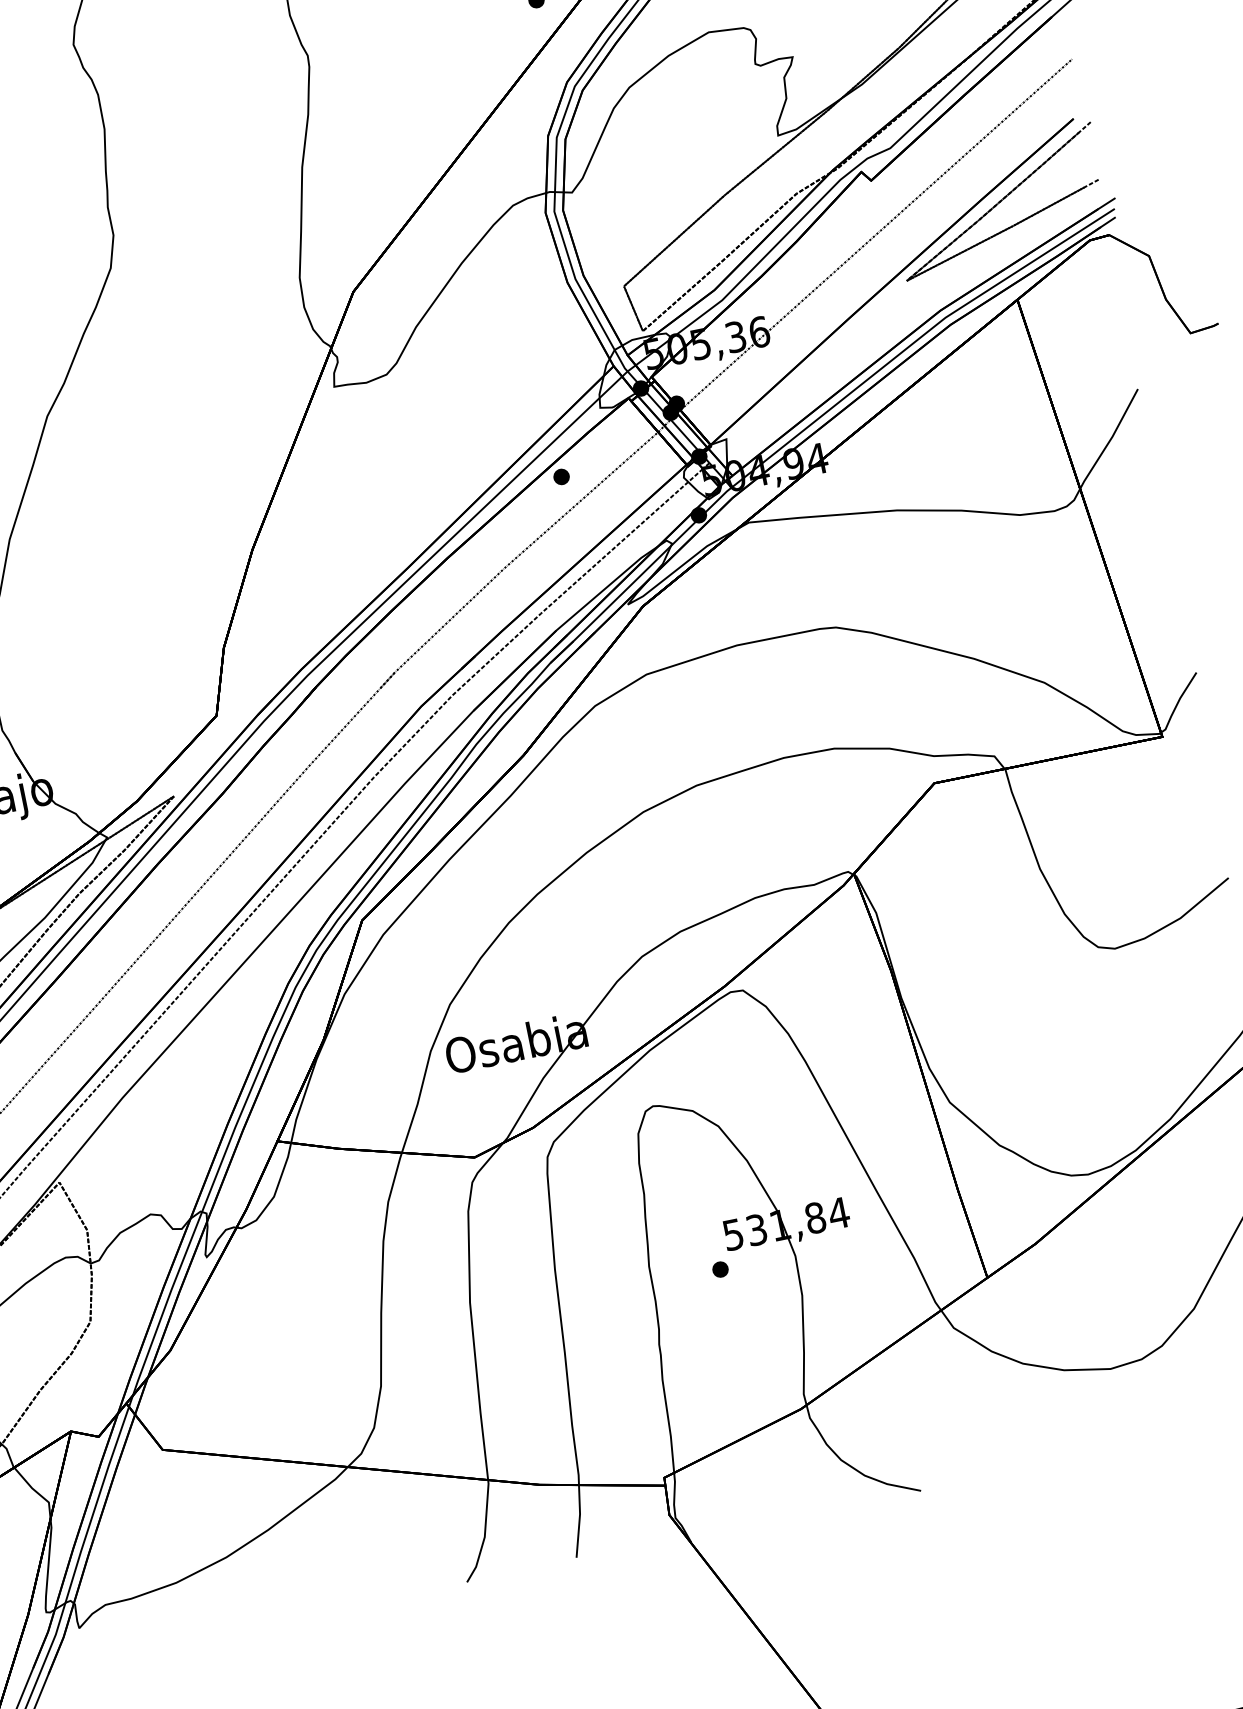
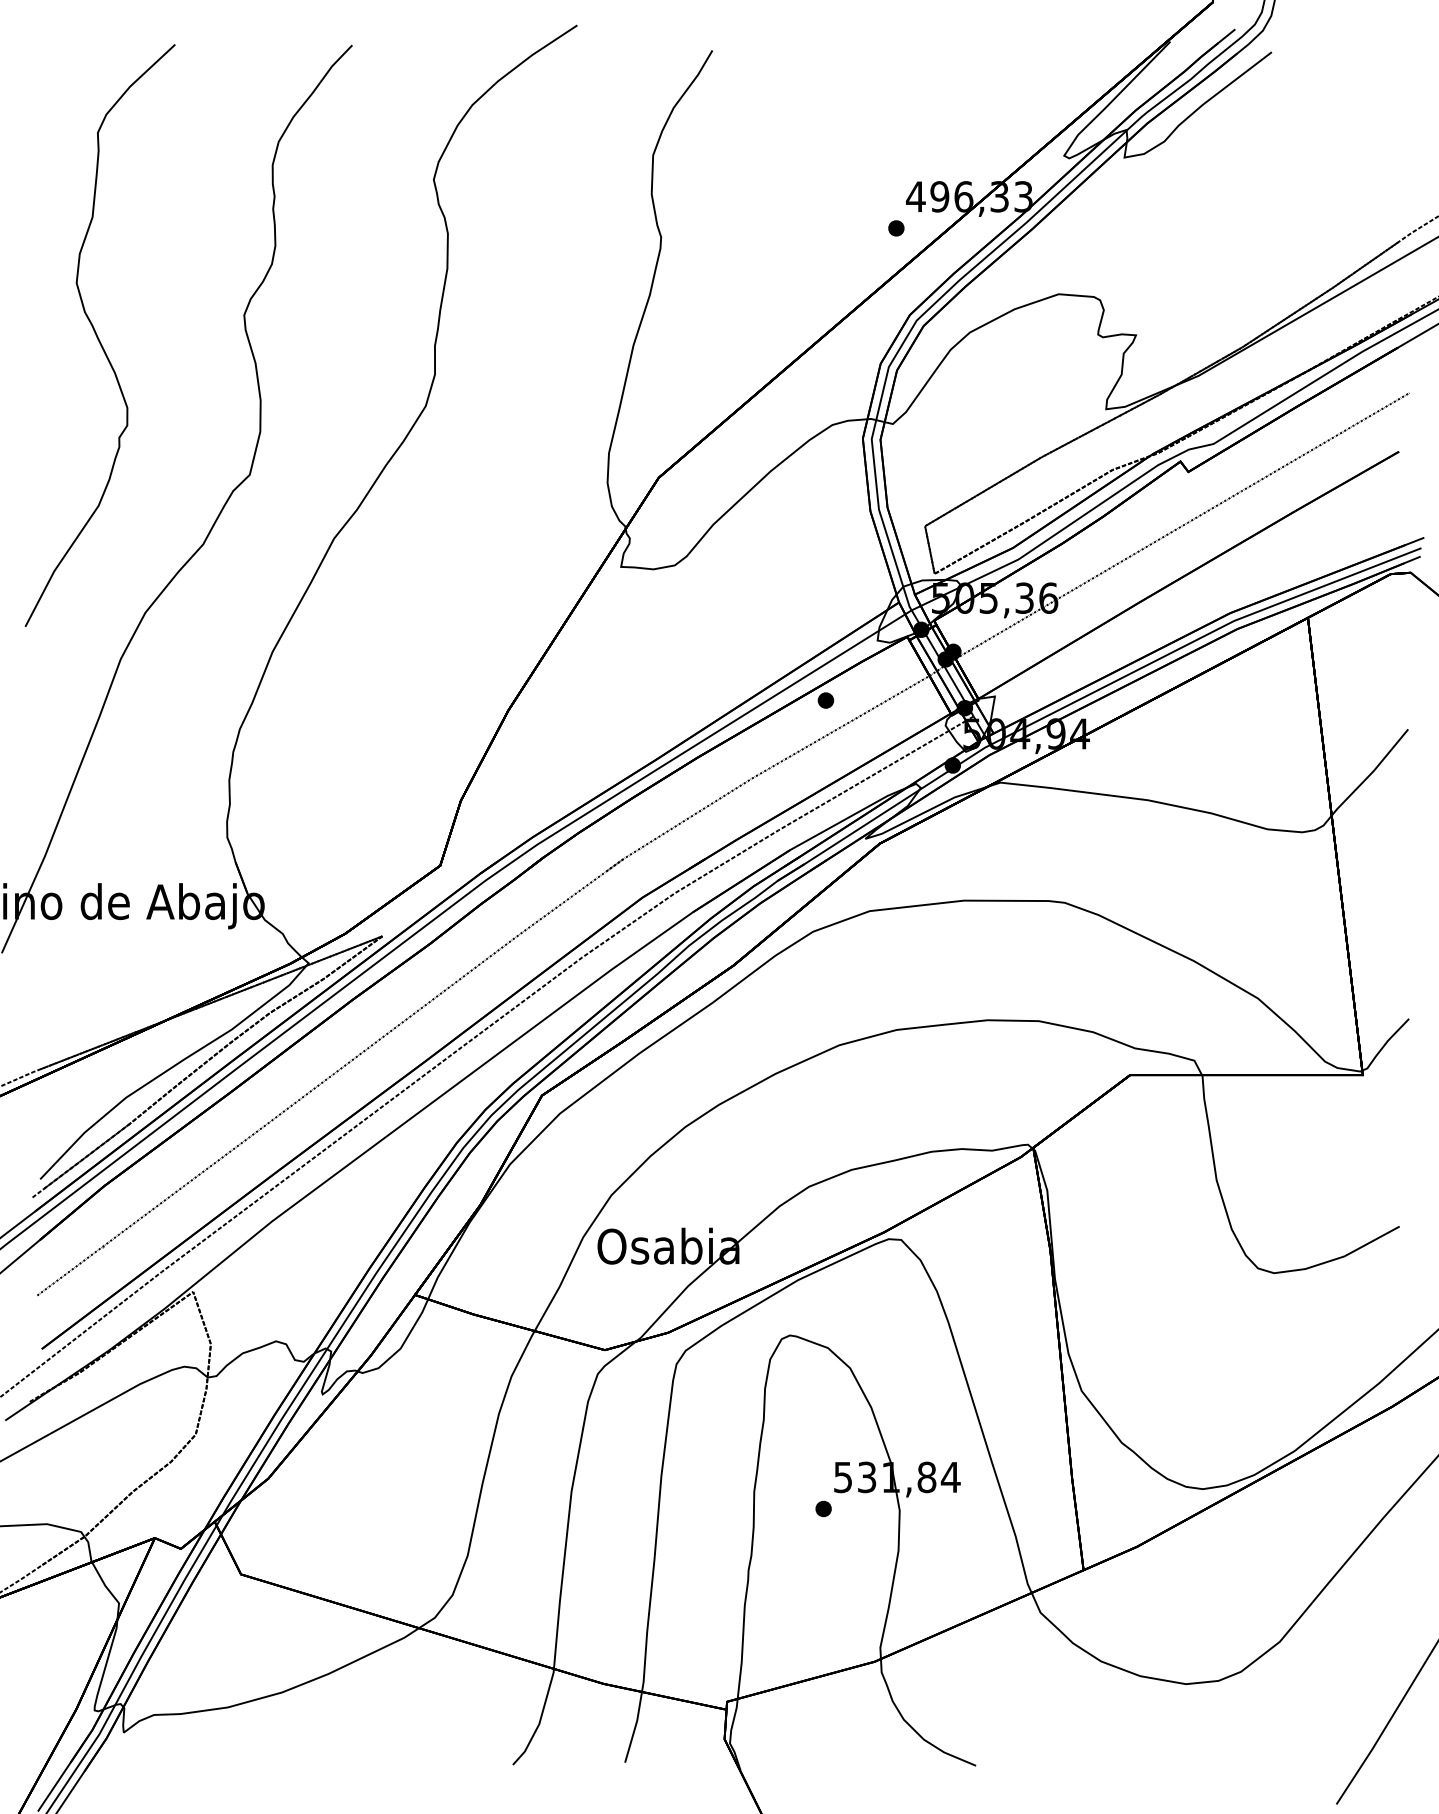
part: (998, 201) -> (1309, 517), removed

